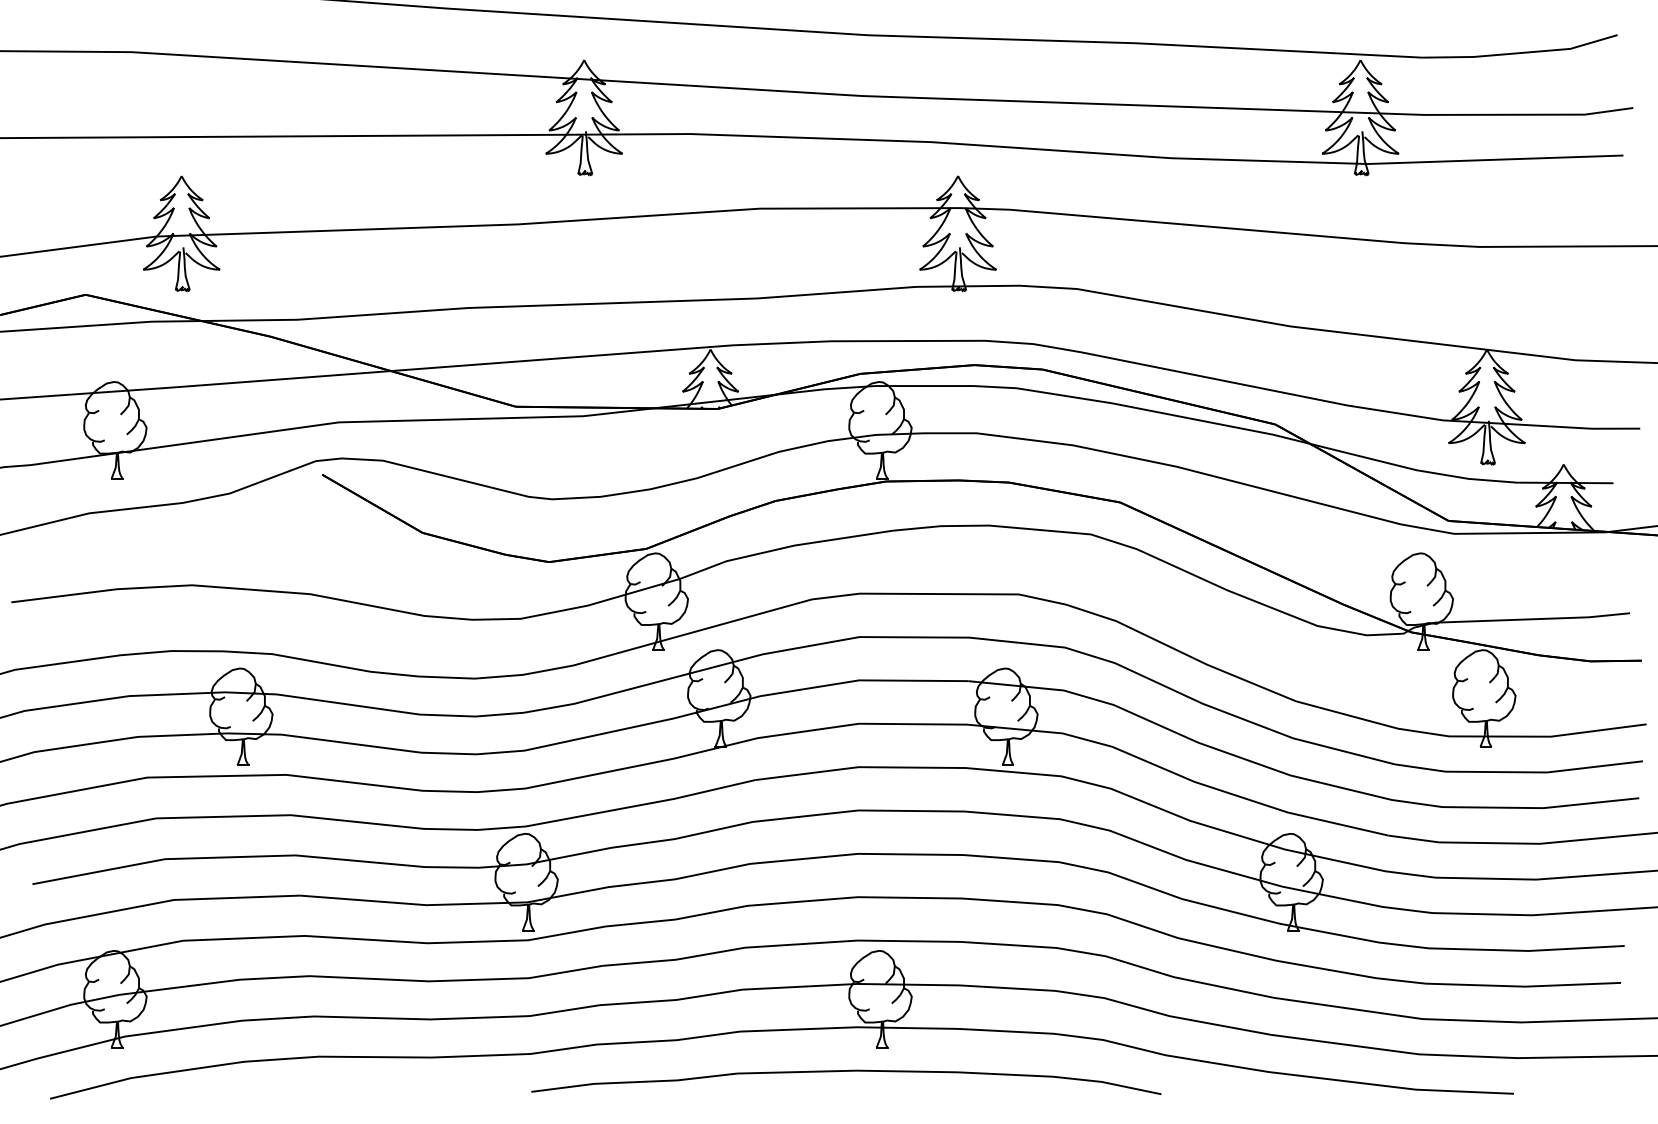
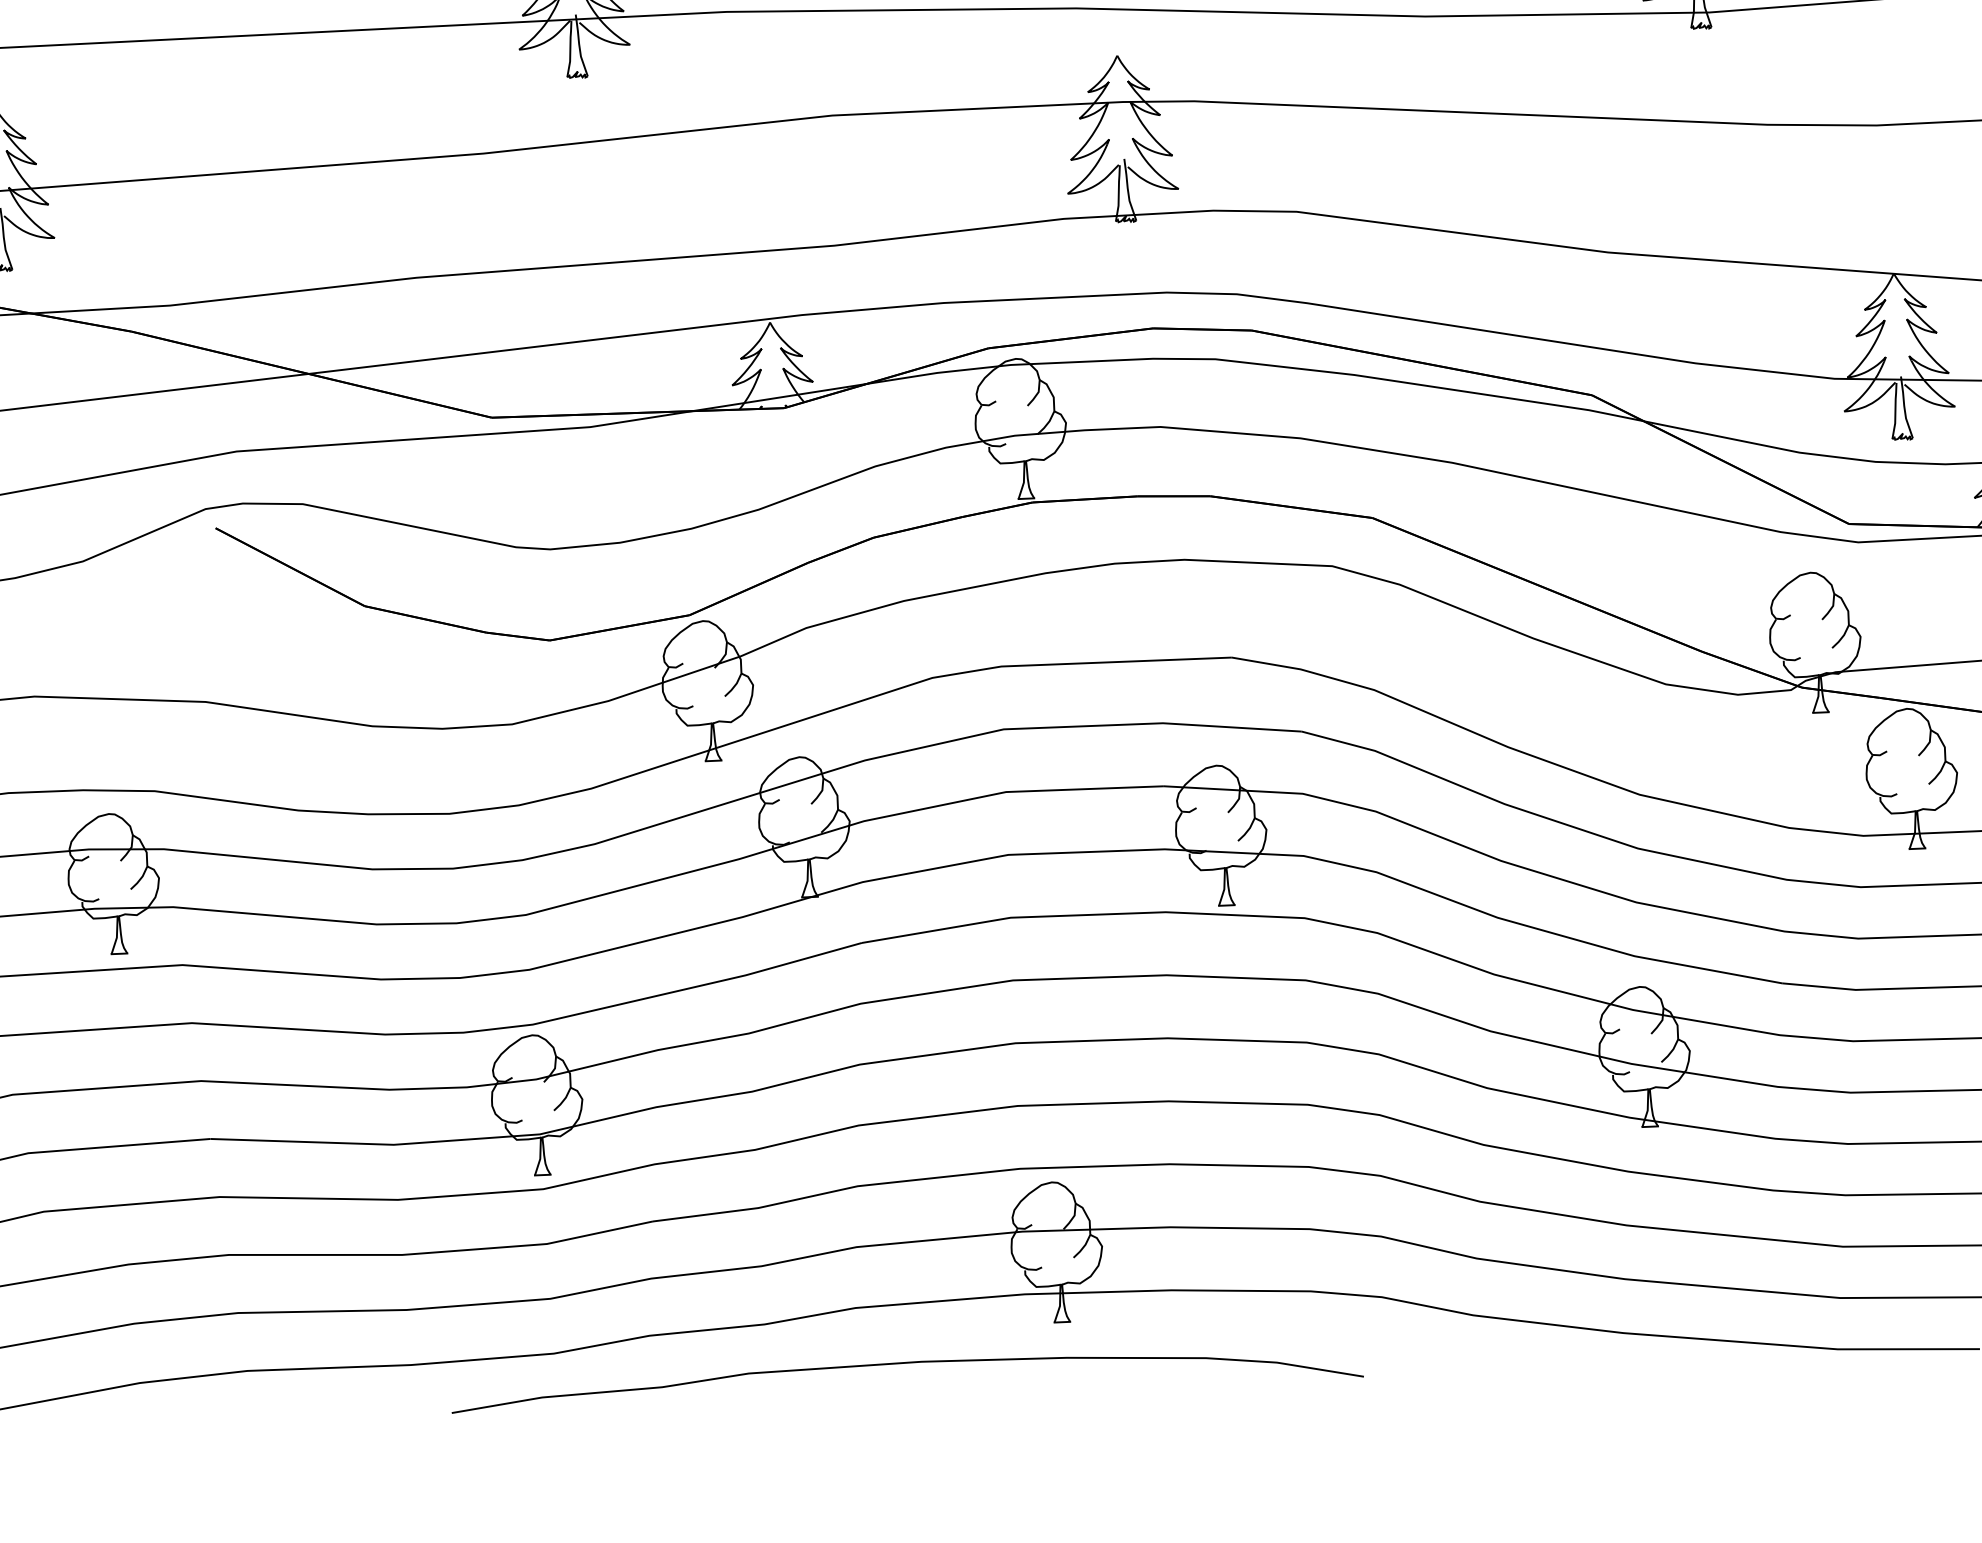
curve: (846, 1071) -> (906, 1363), moved

